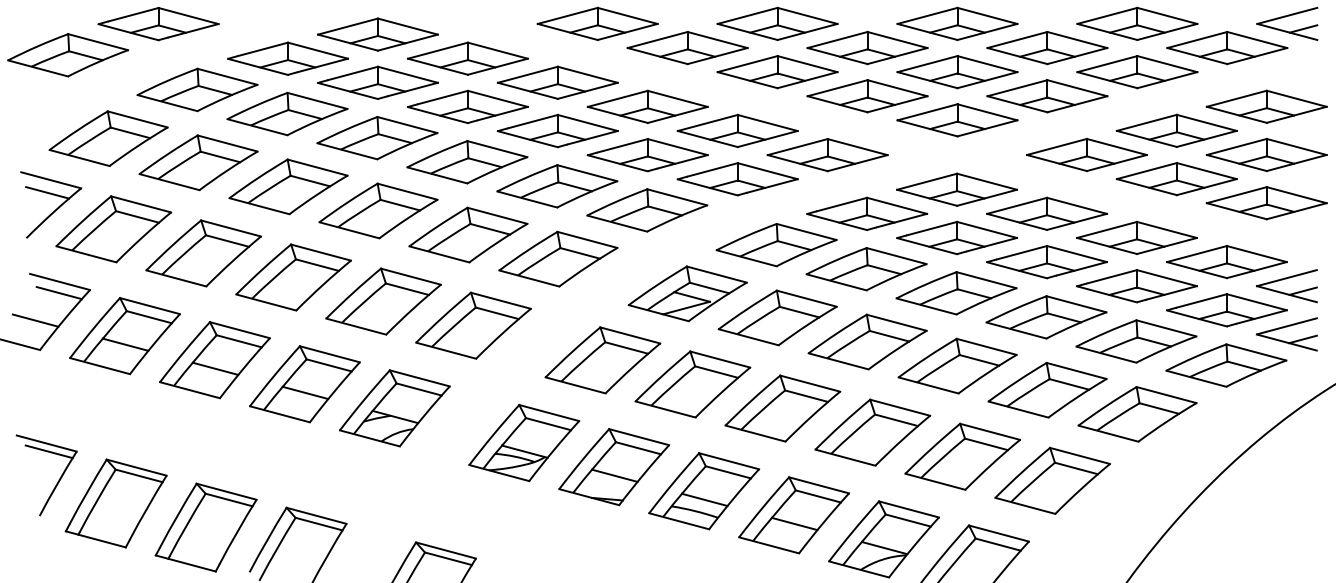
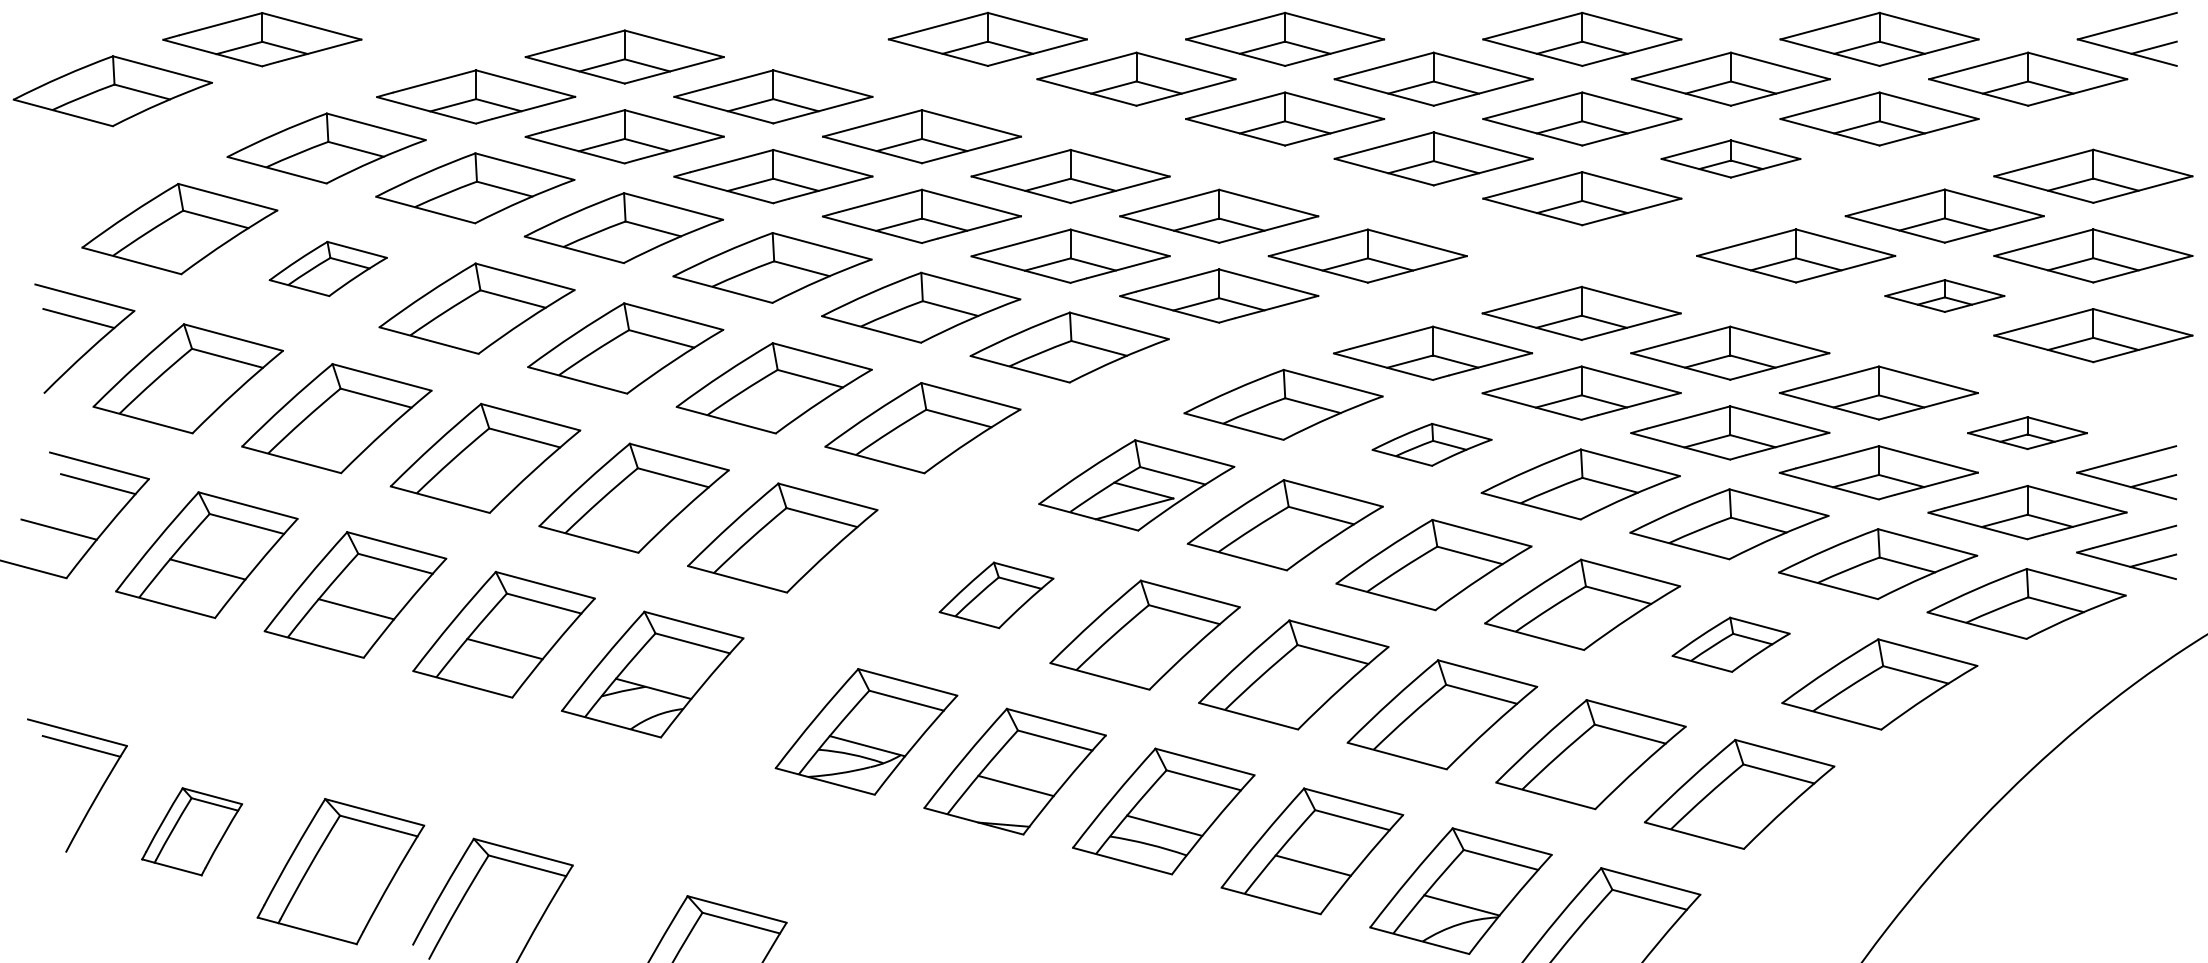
part: (1047, 96) -> (1731, 159), size x0.7
part: (198, 162) -> (328, 268), size x0.6
part: (1176, 179) -> (1944, 296), size x0.6
part: (1226, 262) -> (2026, 433), size x0.6
part: (866, 269) -> (1431, 445), size x0.6
part: (602, 360) -> (995, 595), size x0.6
part: (1047, 390) -> (1731, 645), size x0.6
part: (115, 503) -> (191, 831), size x0.6

